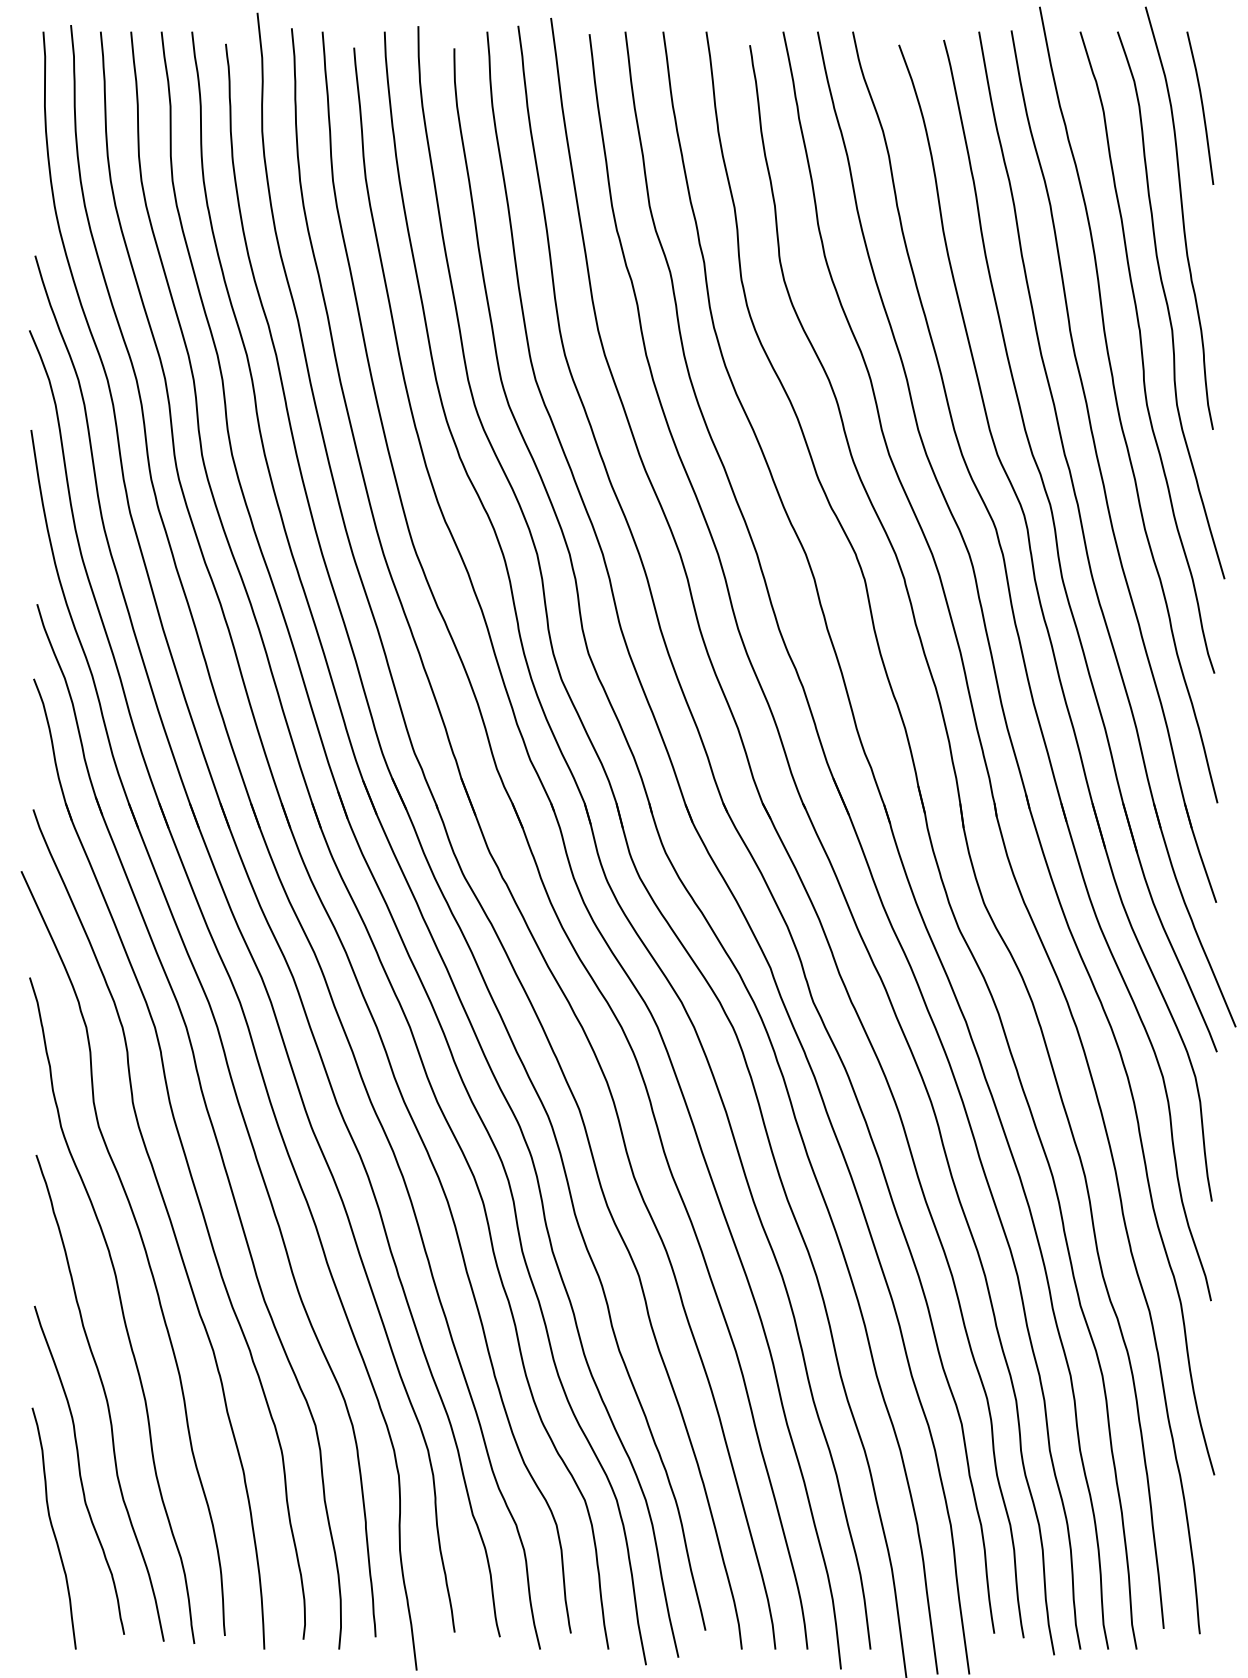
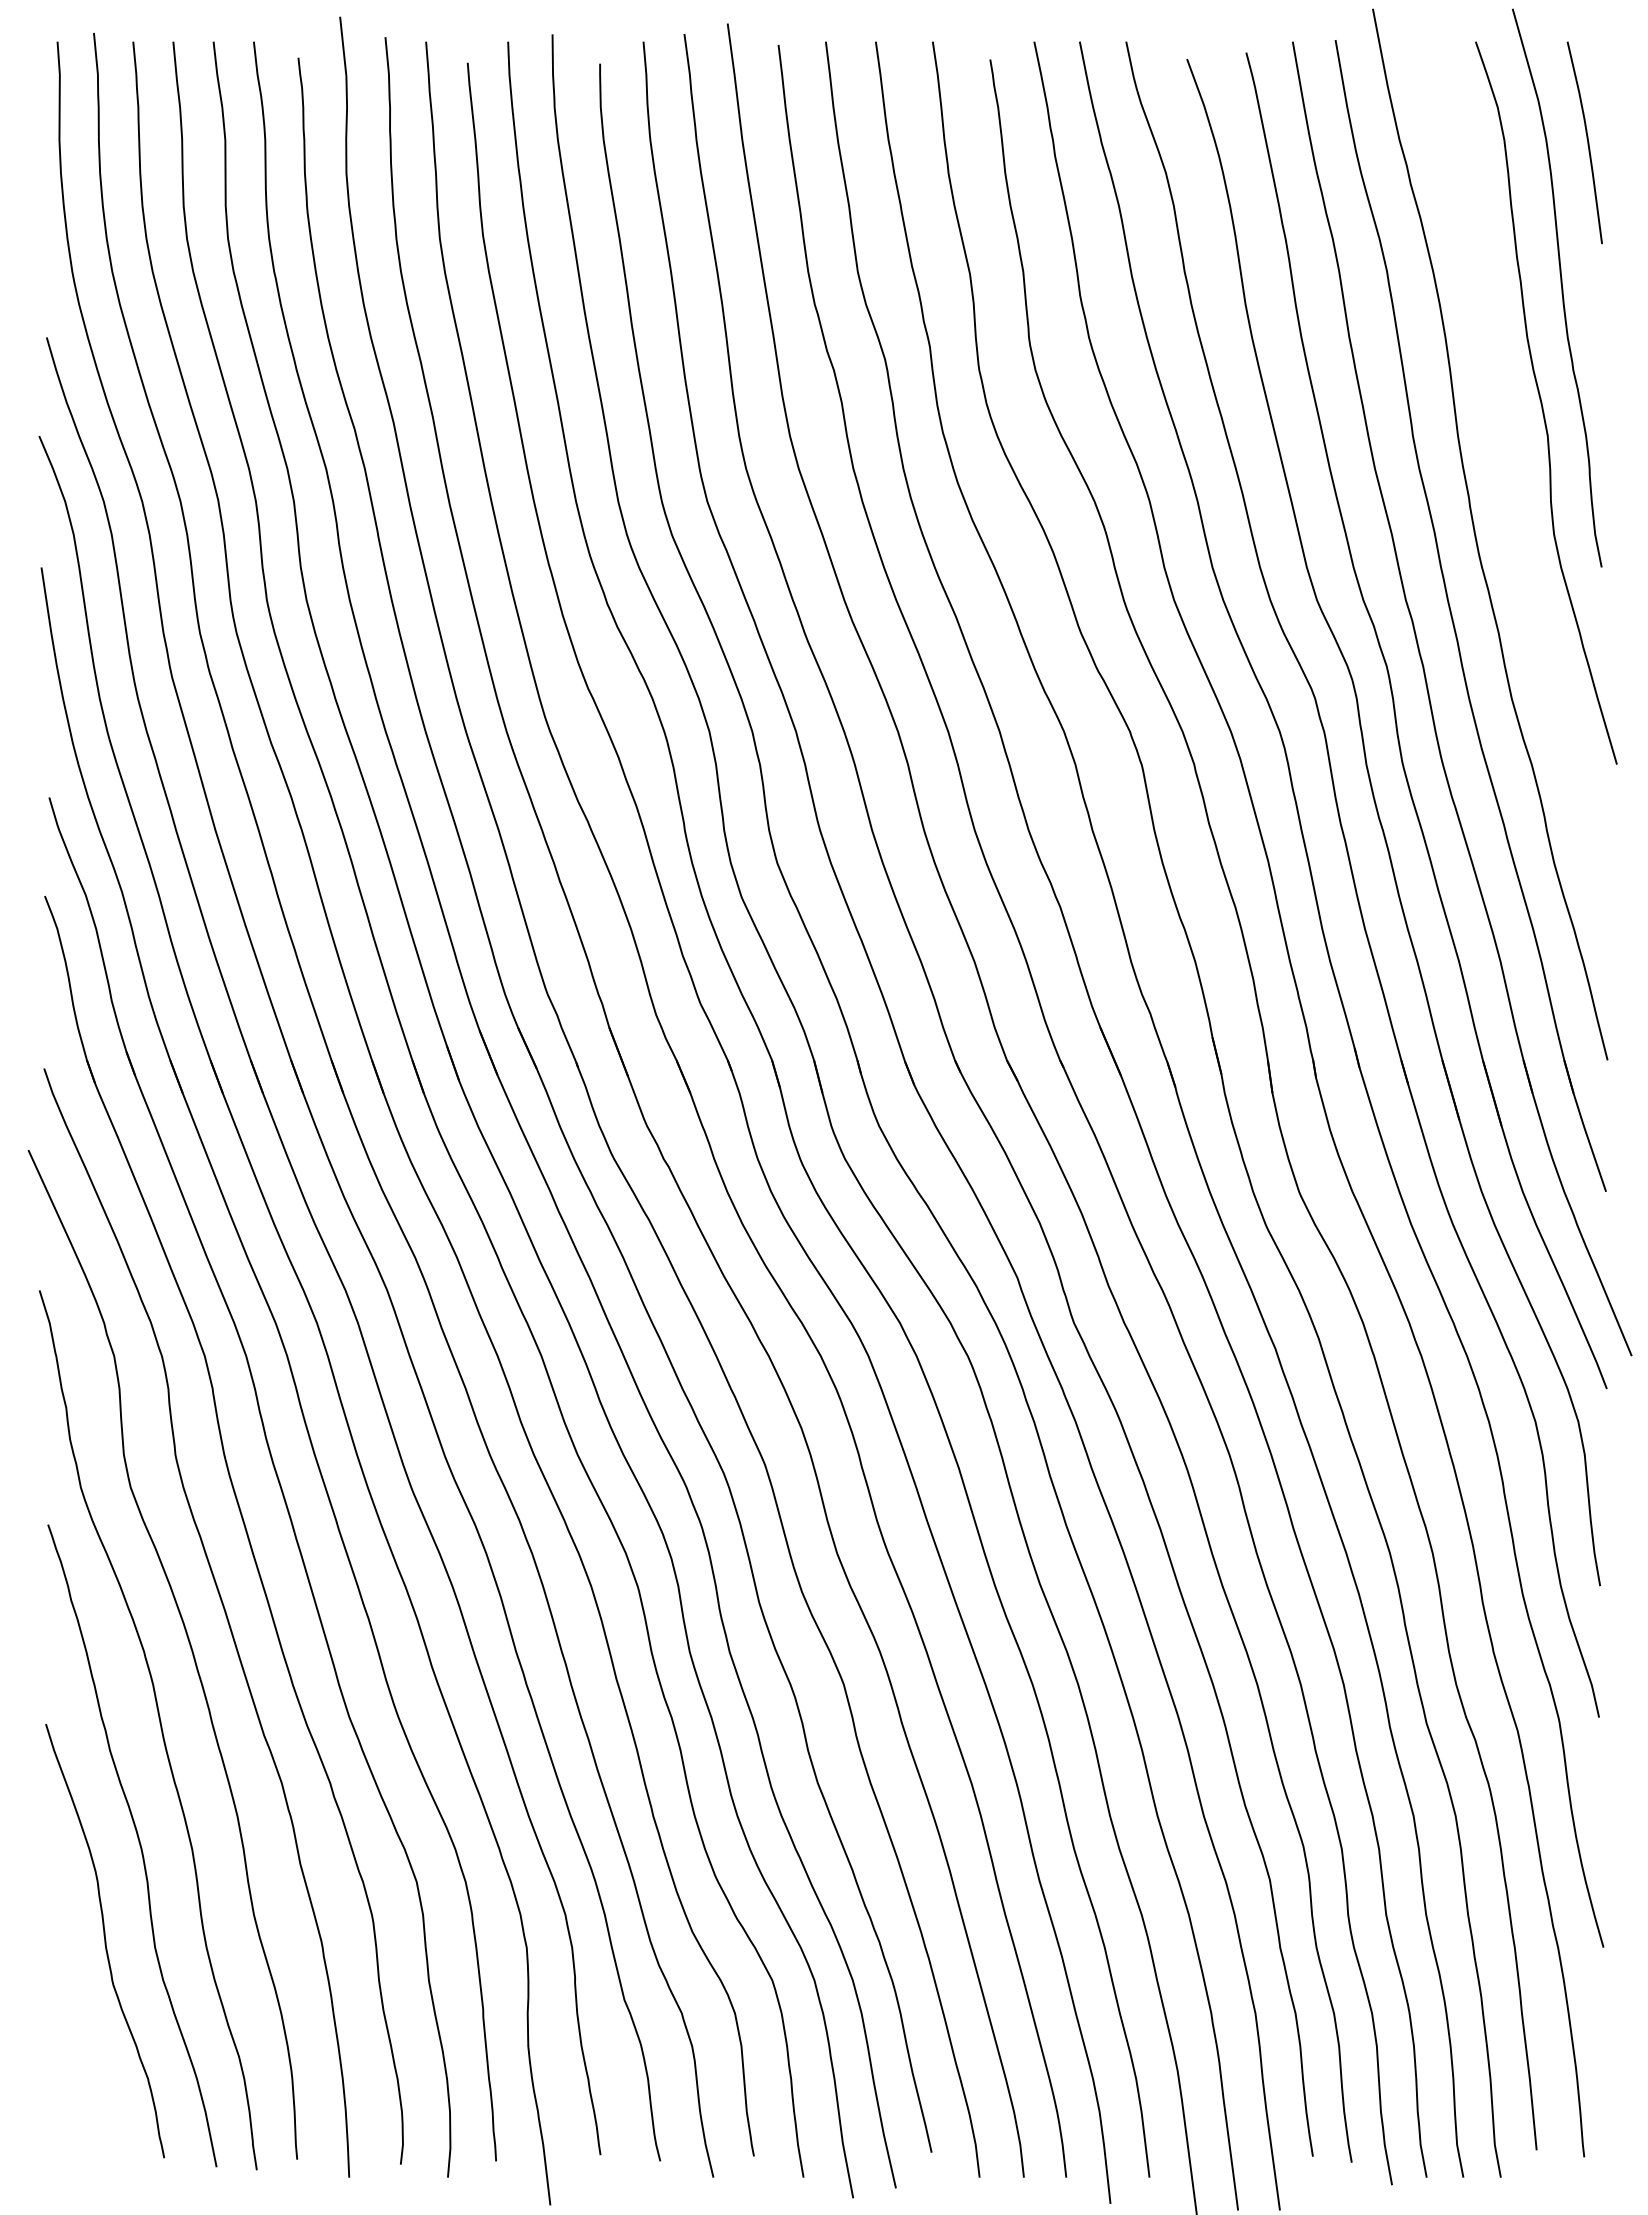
curve: (1143, 354) -> (1509, 467), removed
curve: (53, 1528) -> (70, 2017), removed

